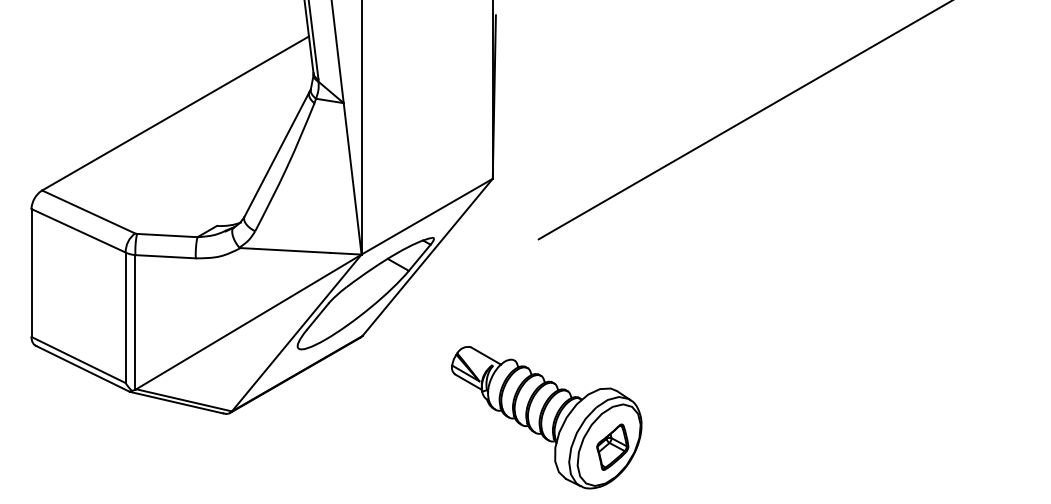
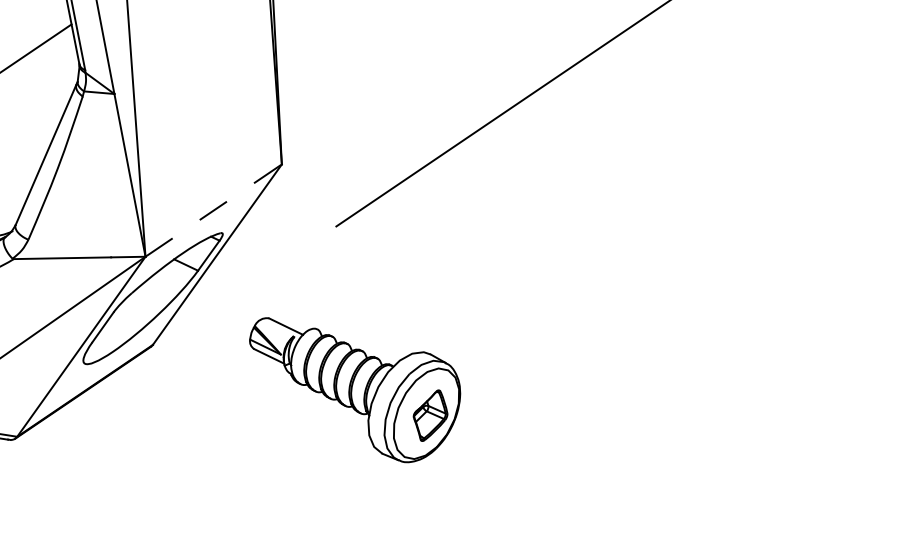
line: (427, 216) -> (214, 210), solid -> dashed
part: (546, 417) -> (356, 388), moved

